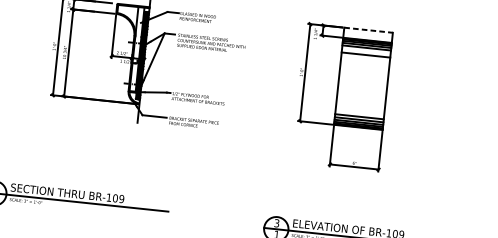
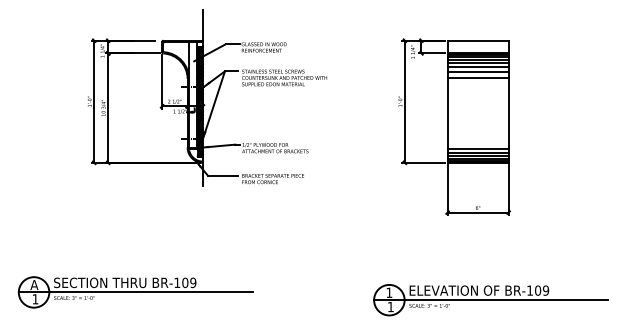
line: (368, 30) -> (478, 40), dashed -> solid
line: (365, 50) -> (477, 66), added
line: (364, 60) -> (477, 78), added
text: (277, 223) -> (389, 292), 3 -> 1

